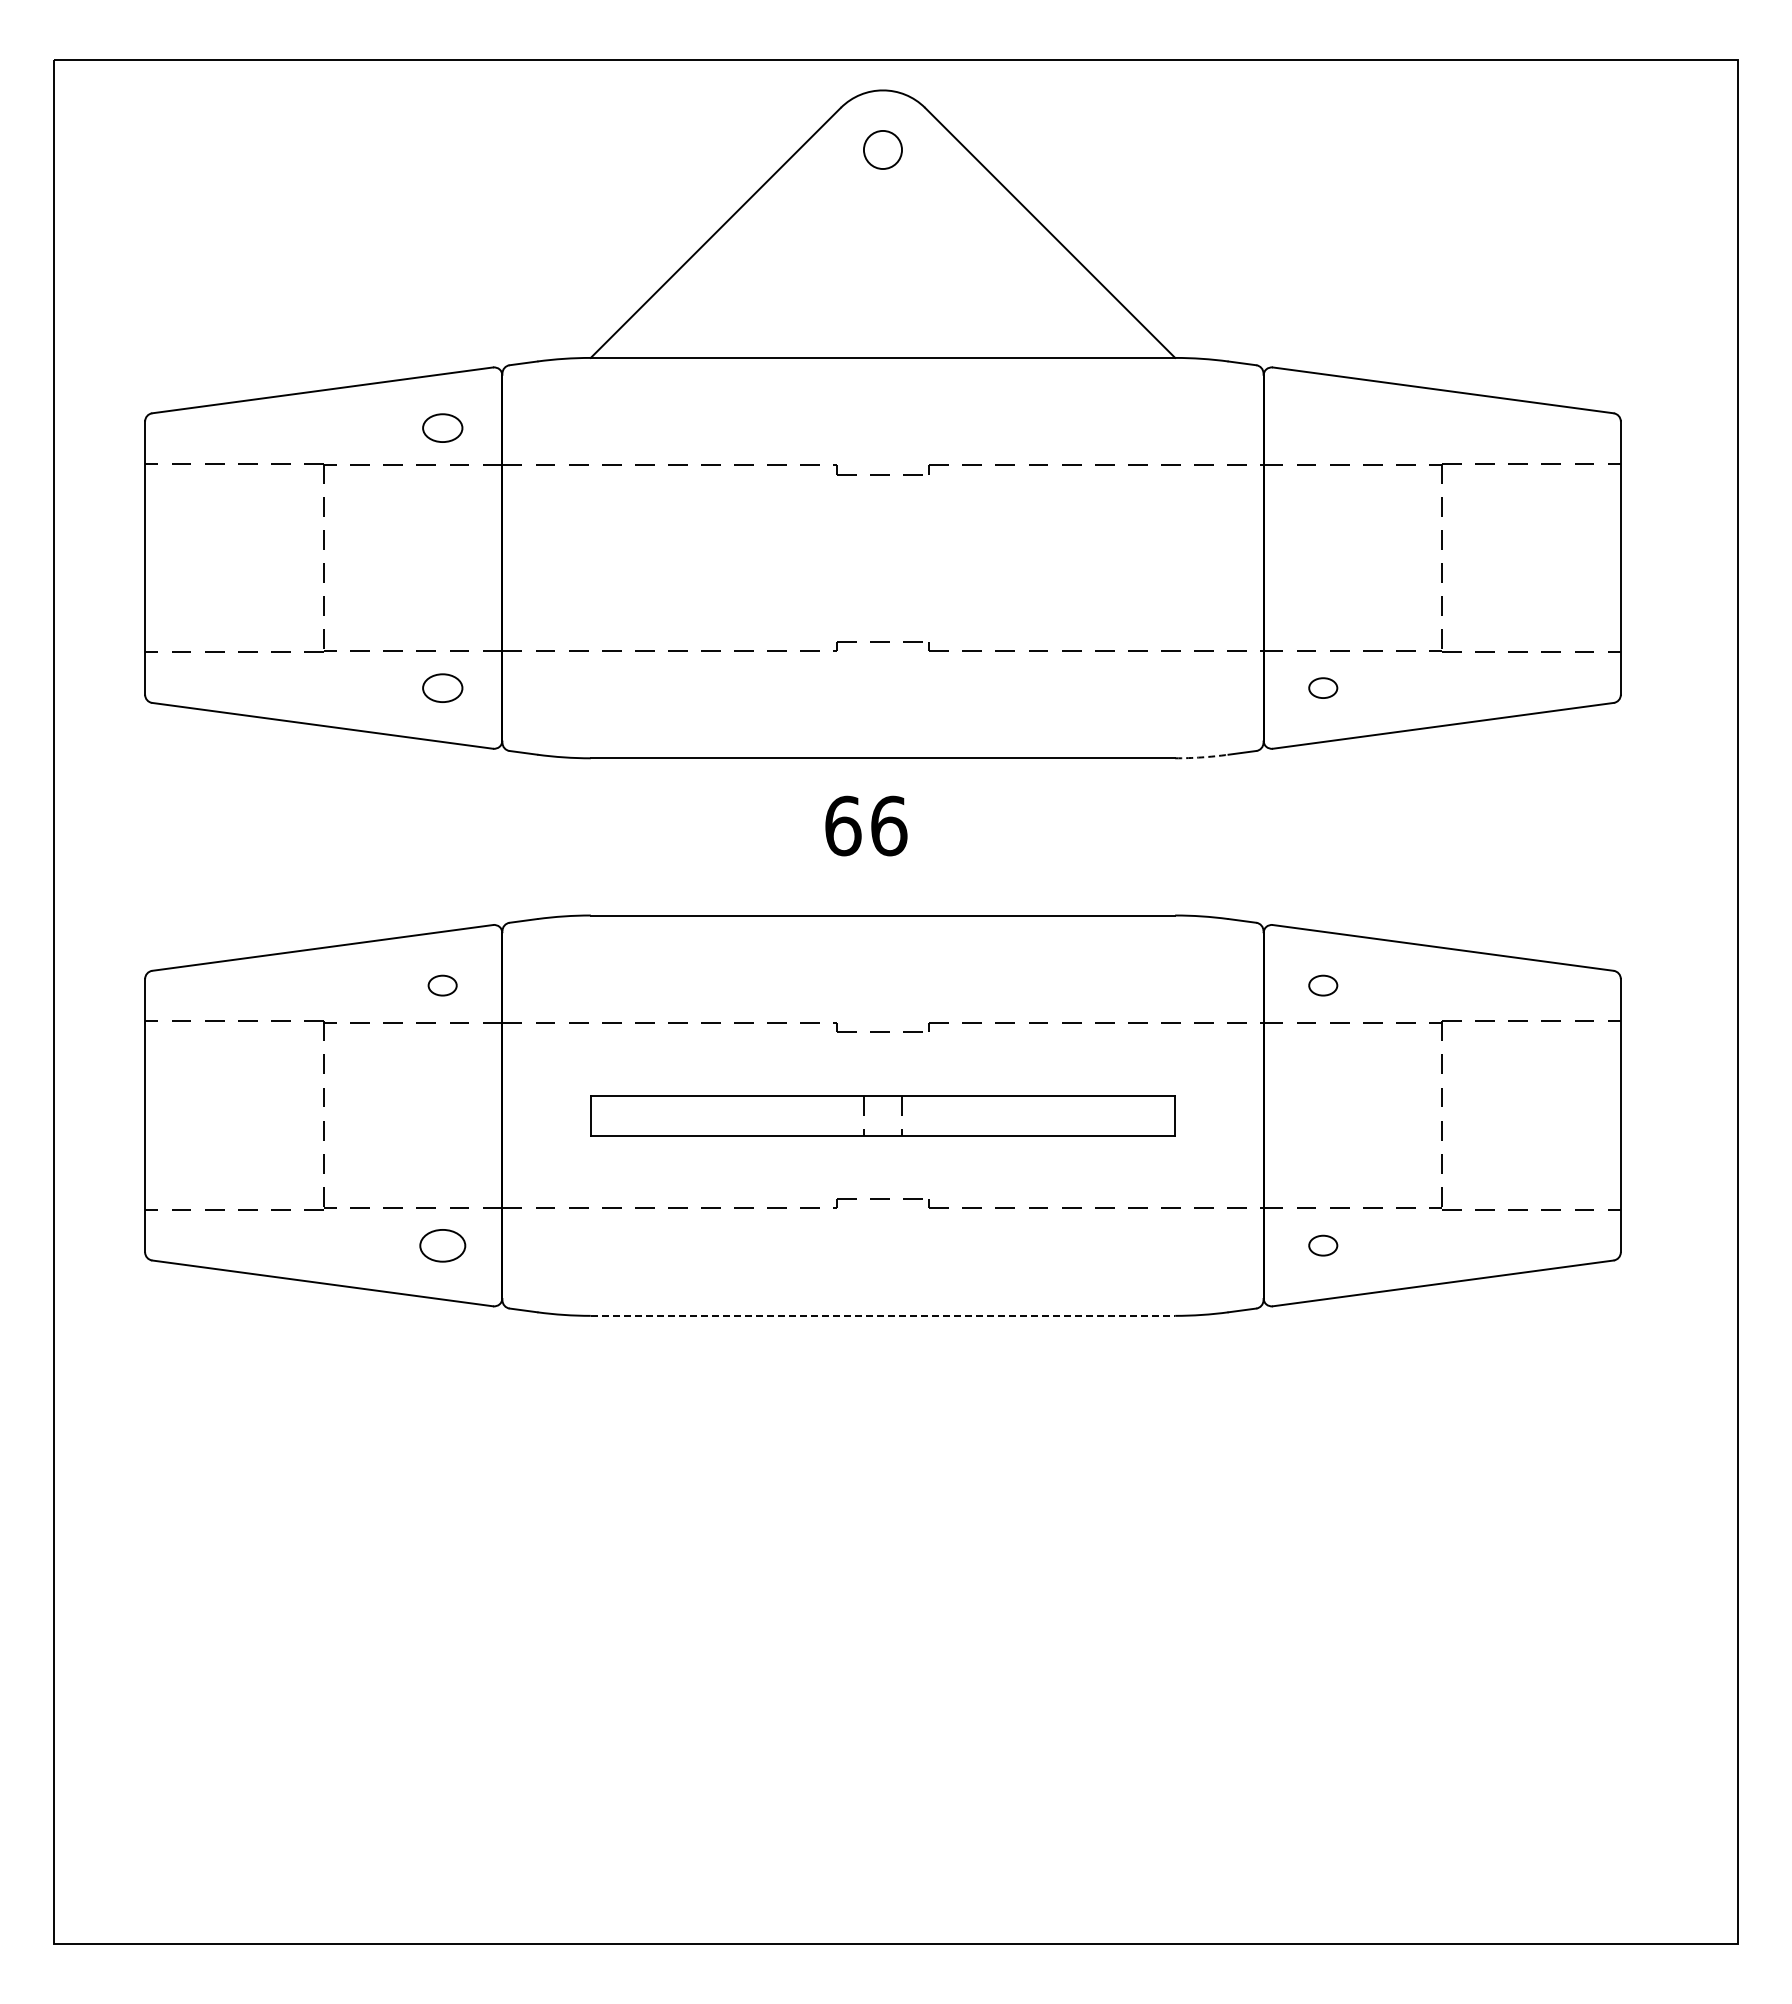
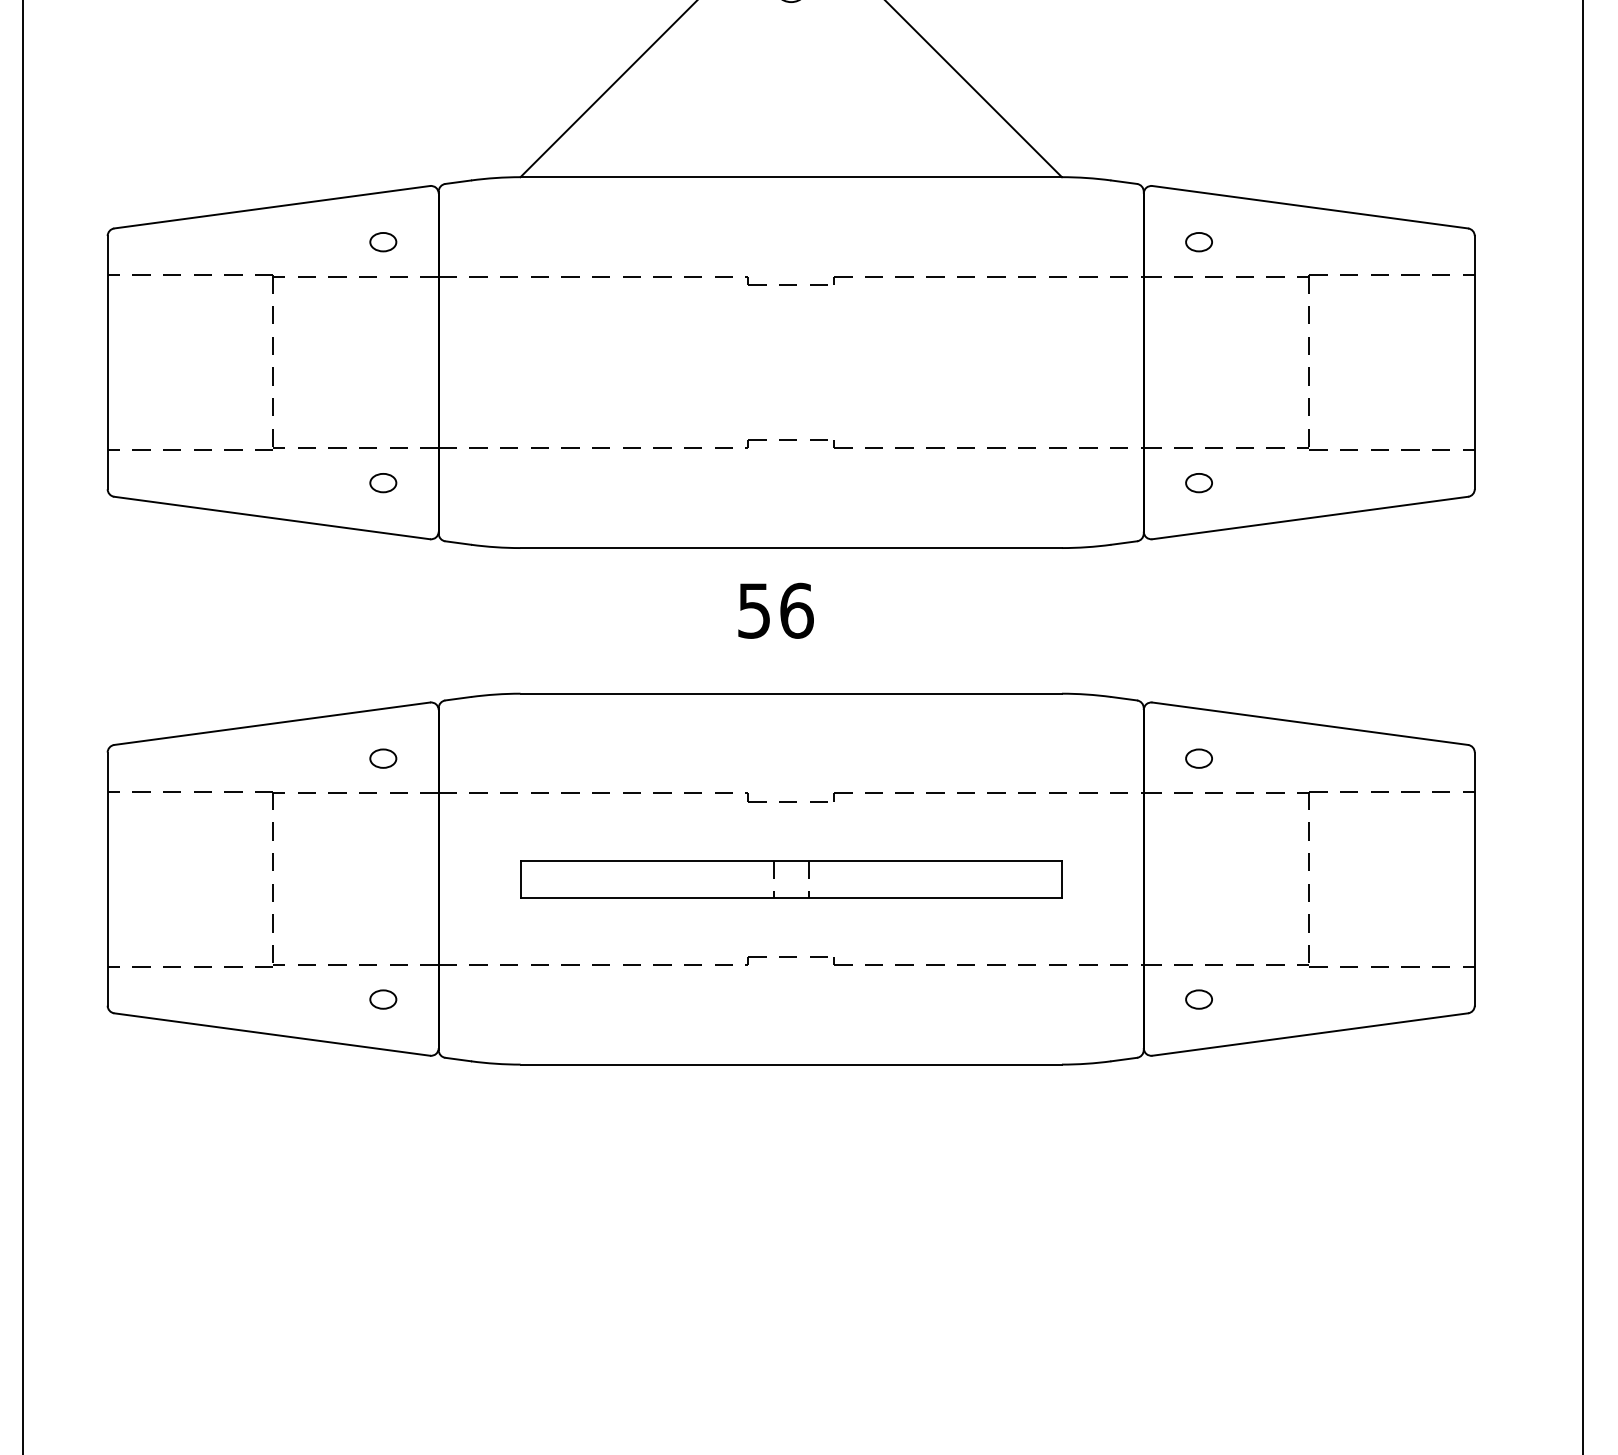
part: (442, 427) -> (383, 241), size x0.71
part: (1323, 427) -> (1199, 241), added
part: (442, 687) -> (383, 482), size x0.71
arc: (1201, 757) -> (1086, 547), dashed -> solid
text: (843, 825) -> (754, 610), 66 -> 56
part: (442, 1245) -> (383, 999), size x0.62
line: (883, 1315) -> (791, 1064), dashed -> solid

